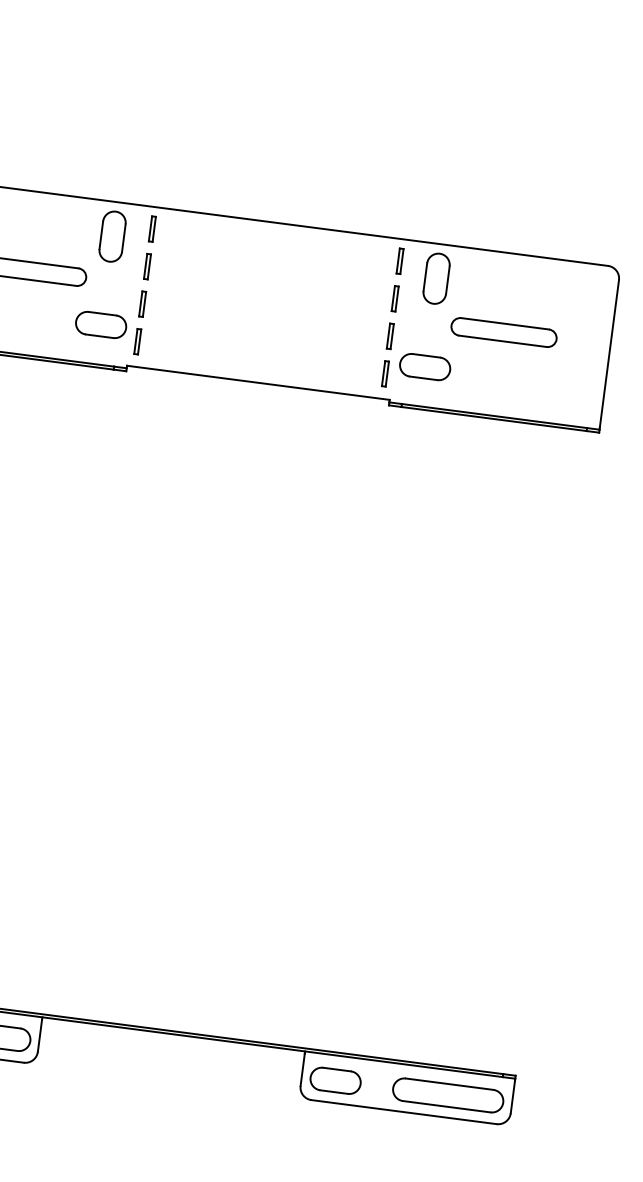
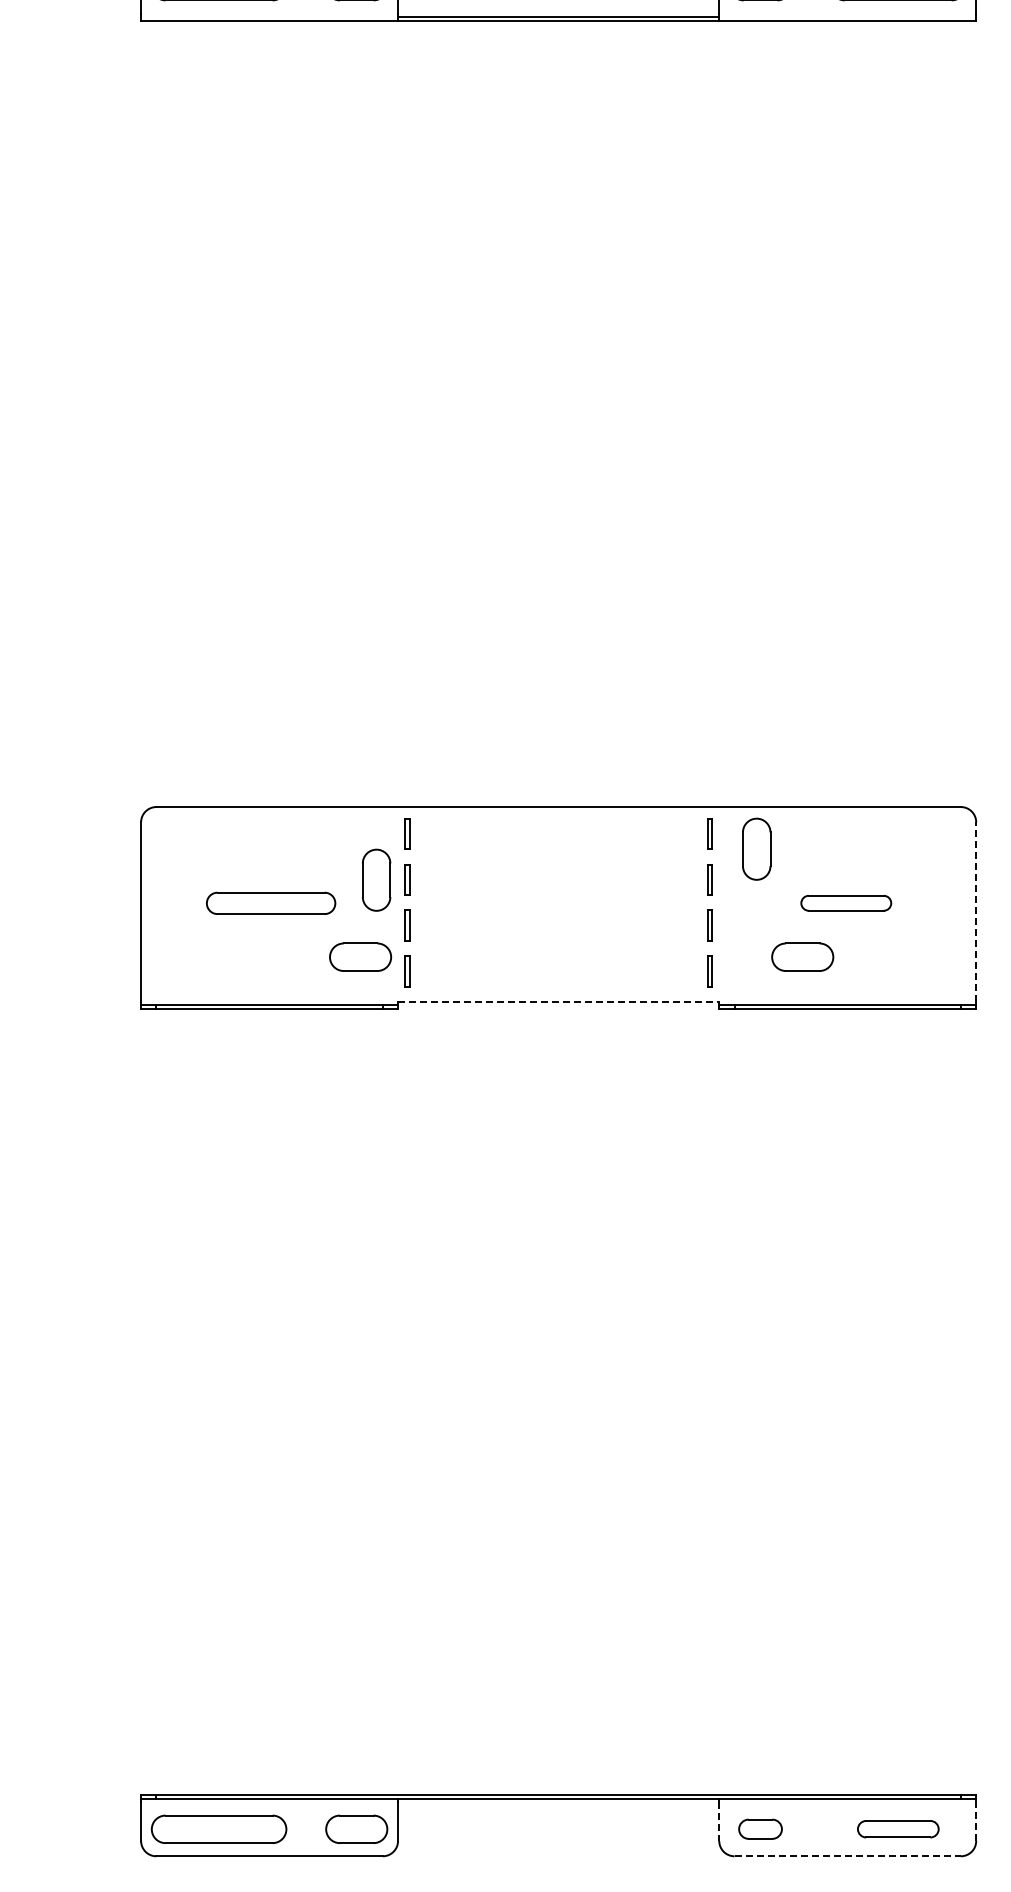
part: (112, 236) -> (376, 879), moved
part: (504, 331) -> (846, 902), size x0.7
line: (609, 353) -> (976, 912), solid -> dashed
part: (425, 366) -> (802, 956), moved
line: (258, 383) -> (558, 1002), solid -> dashed
line: (302, 1070) -> (719, 1821), solid -> dashed
part: (335, 1080) -> (760, 1828), size x0.7
part: (448, 1094) -> (898, 1828), size x0.6
line: (513, 1097) -> (976, 1821), solid -> dashed
line: (404, 1112) -> (848, 1856), solid -> dashed

